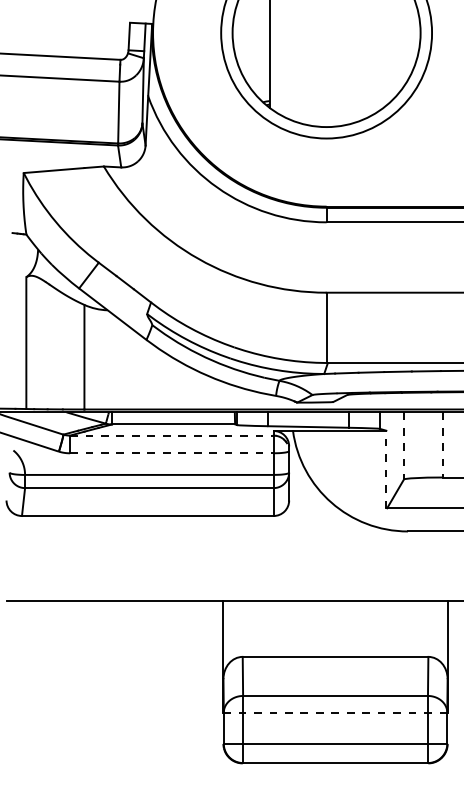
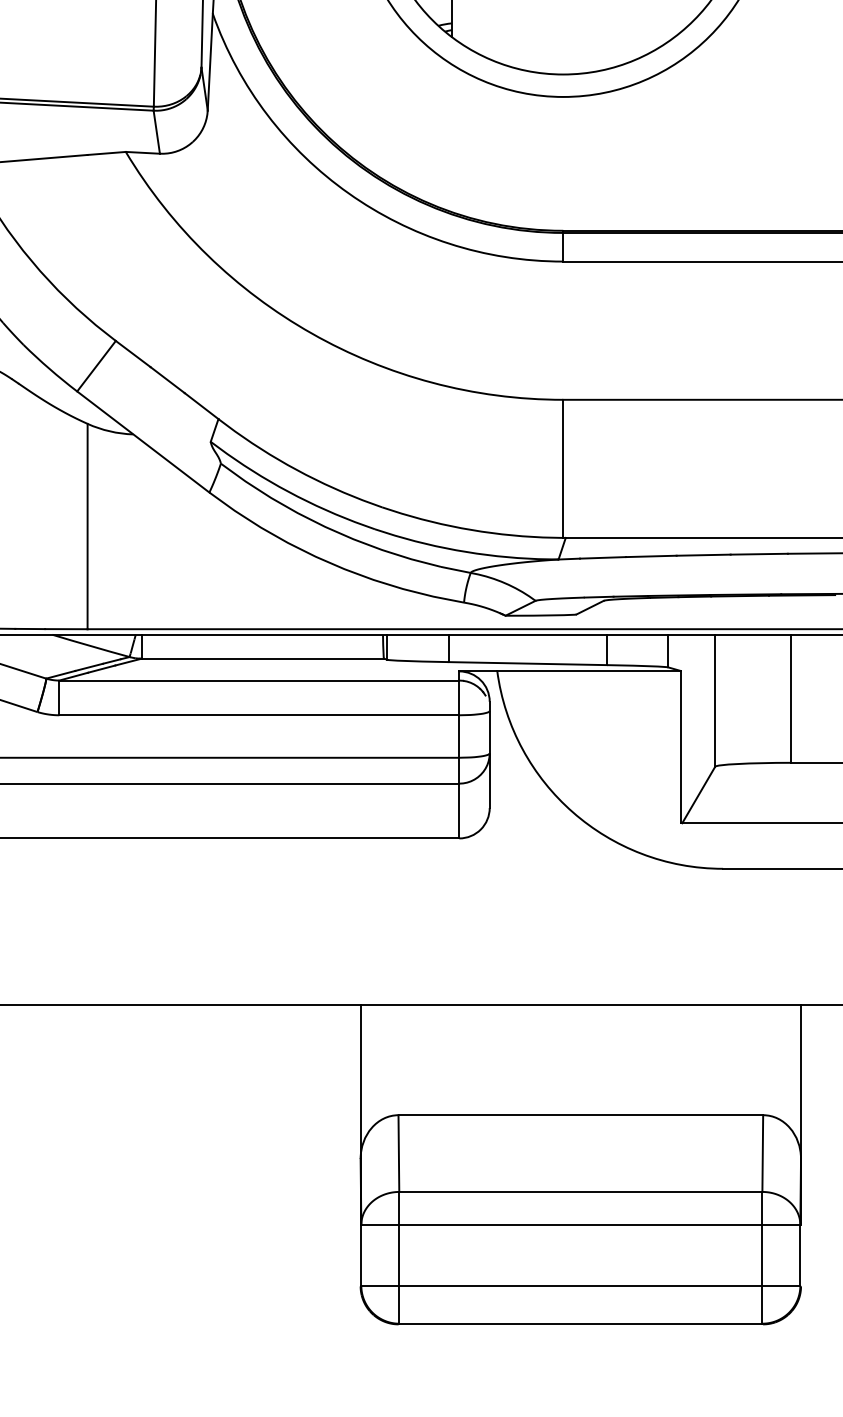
line: (171, 435) -> (258, 680), dashed -> solid
line: (442, 444) -> (790, 697), dashed -> solid
line: (403, 445) -> (714, 699), dashed -> solid
line: (171, 453) -> (258, 715), dashed -> solid
line: (386, 469) -> (680, 747), dashed -> solid
line: (335, 712) -> (580, 1224), dashed -> solid

